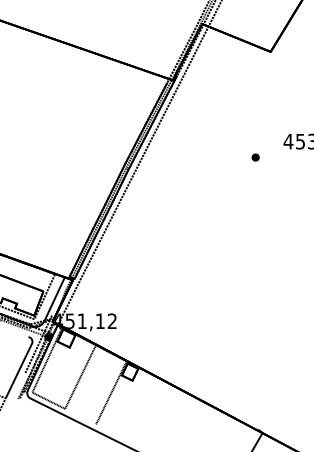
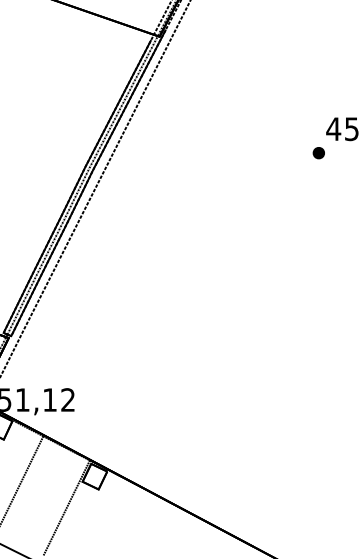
part: (255, 157) -> (318, 153), moved

